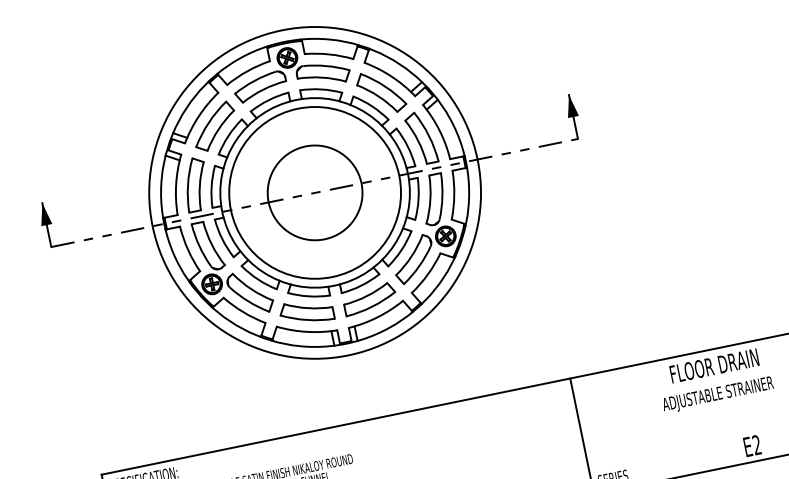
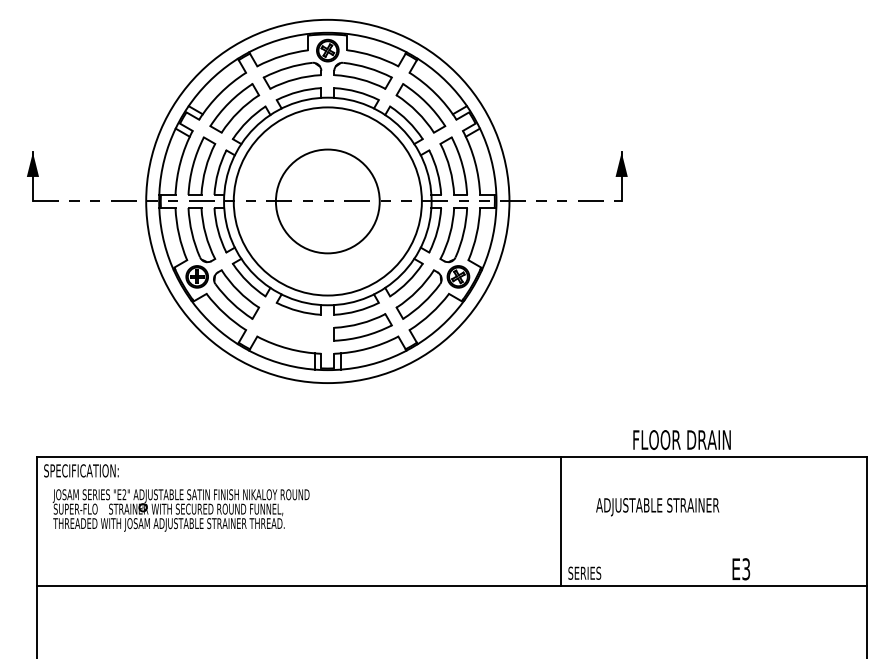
part: (305, 312) -> (291, 327), removed
text: (713, 365) -> (681, 439), moved
text: (718, 395) -> (657, 507), moved
text: (757, 445) -> (746, 569), E2 -> E3

